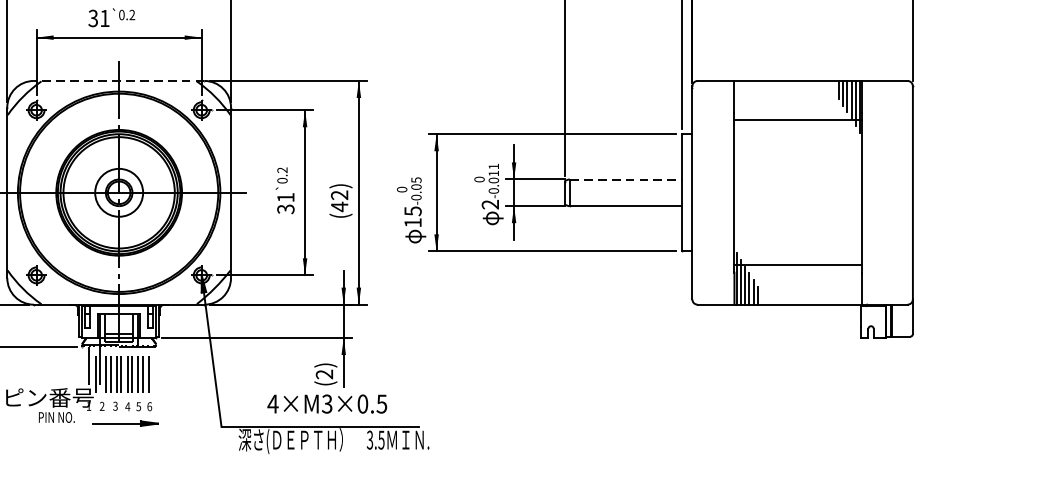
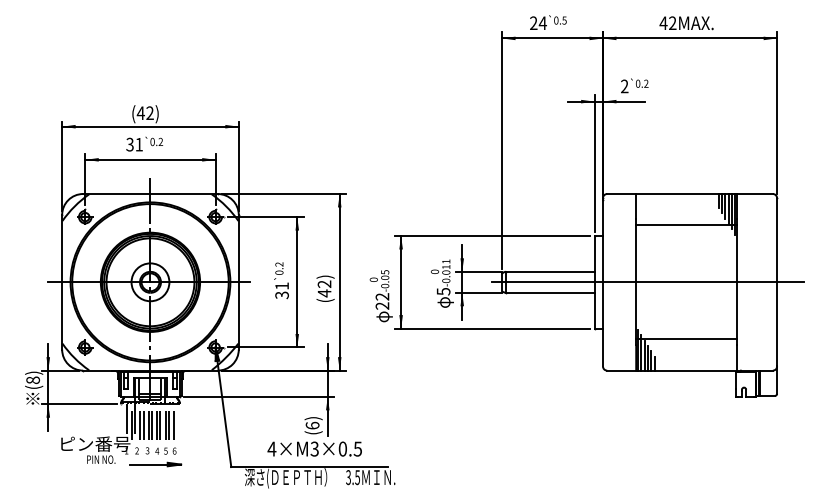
line: (117, 81) -> (149, 194), dashed -> solid
line: (625, 179) -> (550, 271), dashed -> solid
line: (748, 193) -> (647, 282), added
text: (490, 204) -> (443, 291), 2 -> 5
text: (413, 217) -> (382, 301), 15 -> 22
text: (324, 374) -> (312, 425), (2) -> (6)

